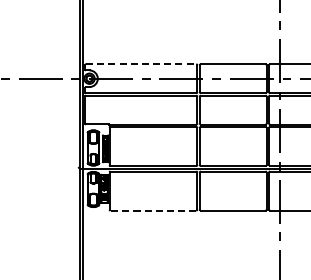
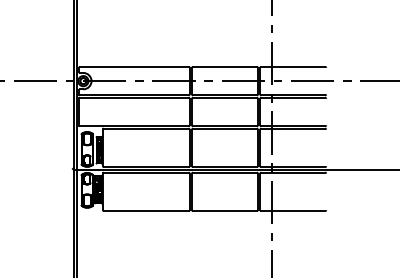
line: (141, 63) -> (134, 66), dashed -> solid
line: (152, 210) -> (145, 211), dashed -> solid

